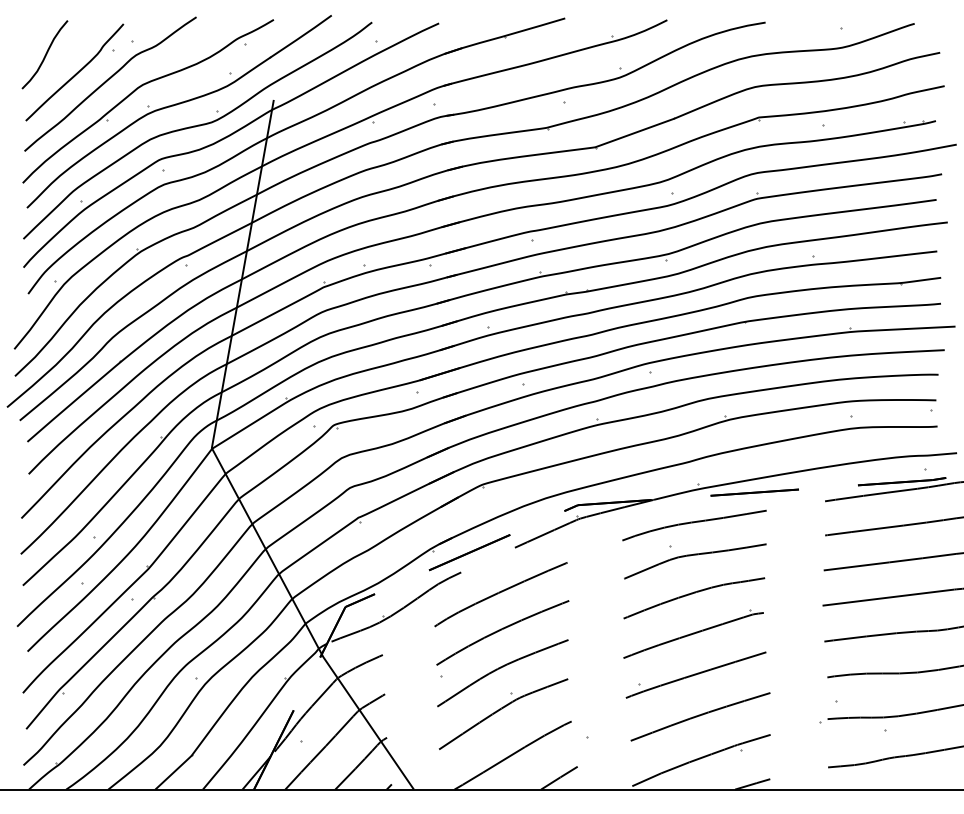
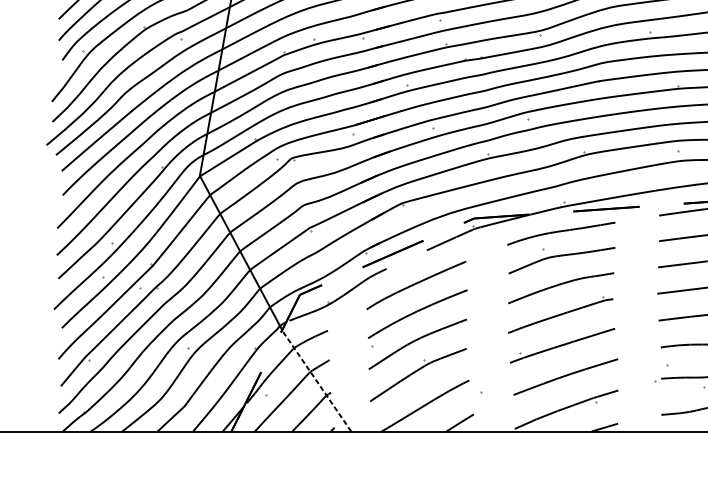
line: (367, 721) -> (316, 380), solid -> dashed

